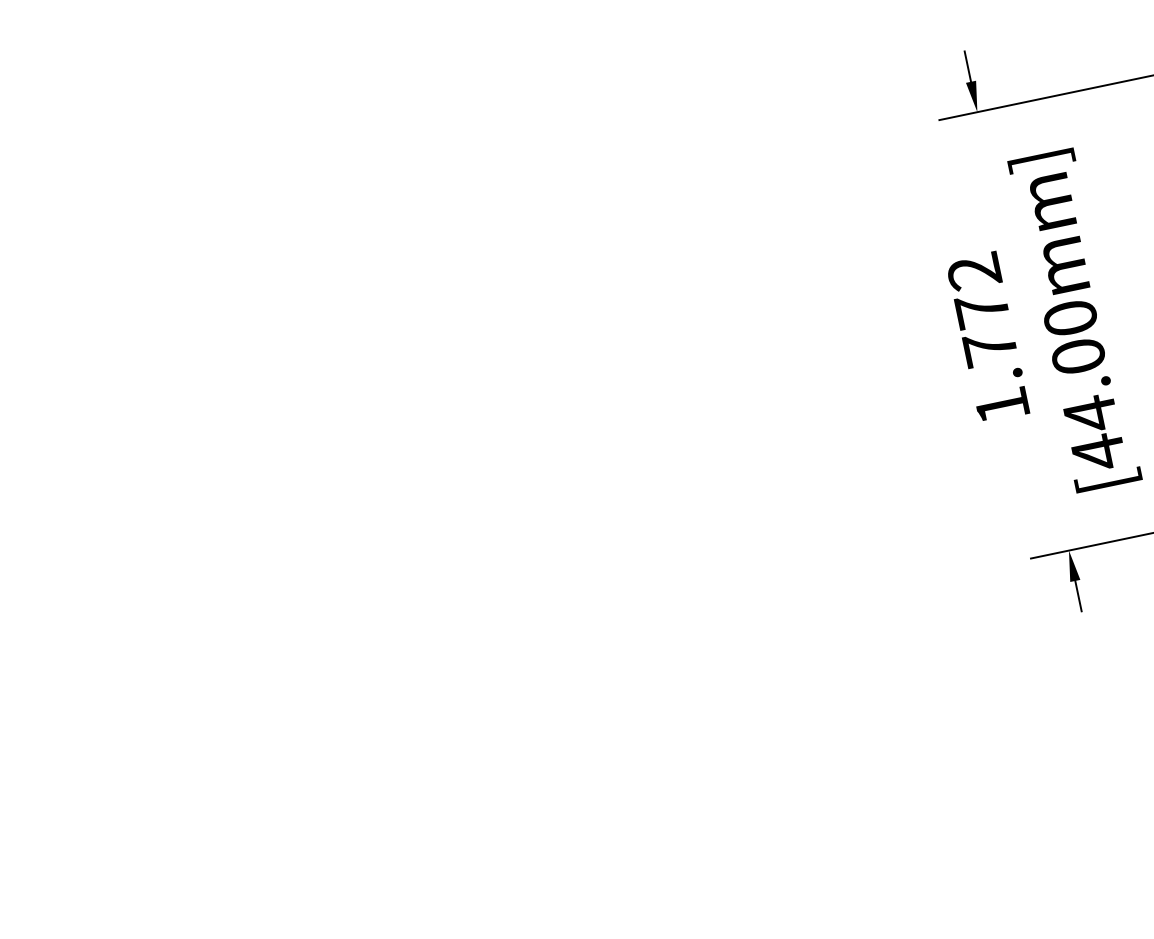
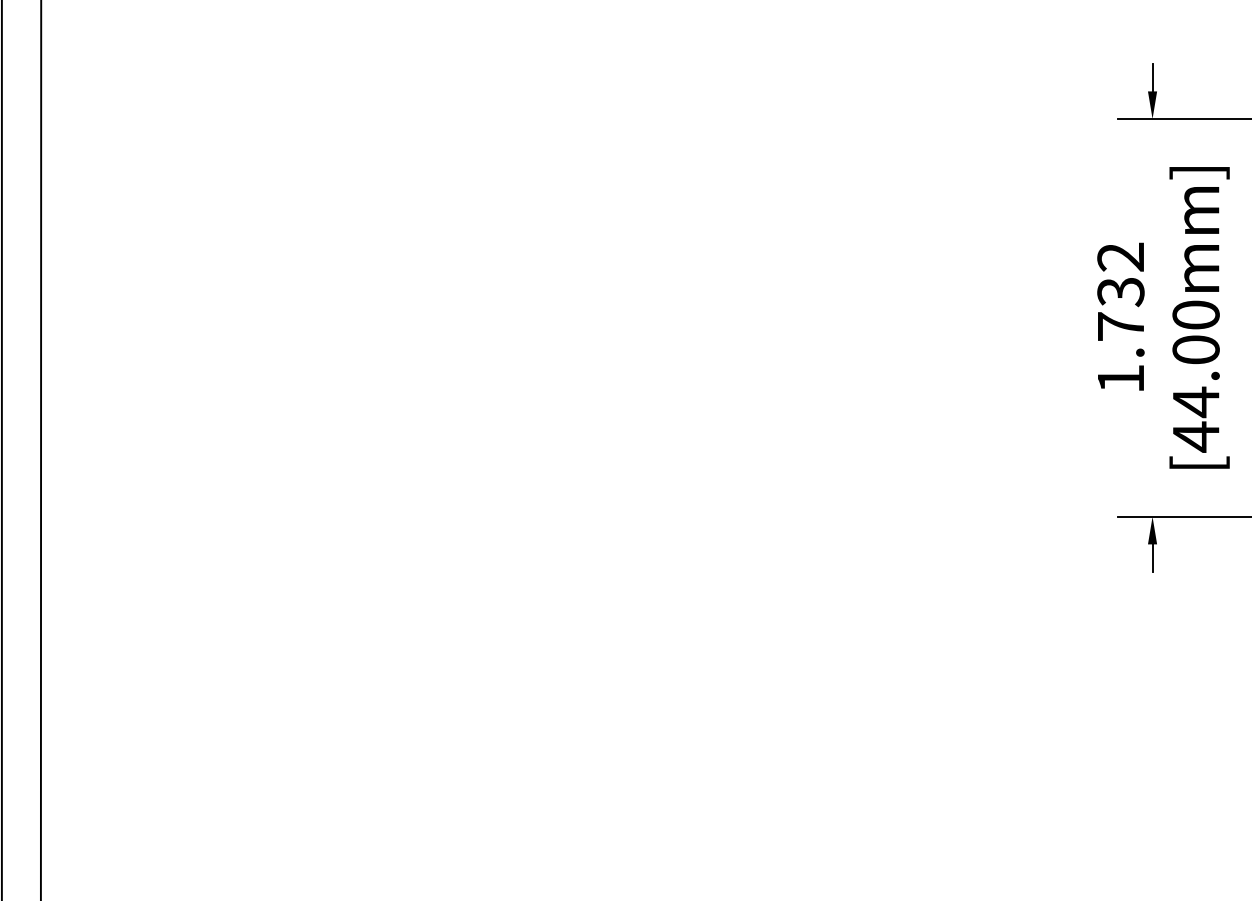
text: (981, 310) -> (1120, 292), 1.772 -> 1.732

